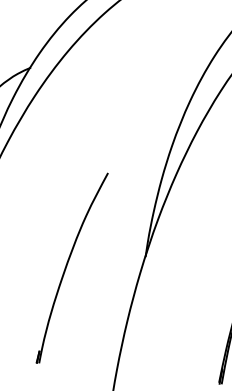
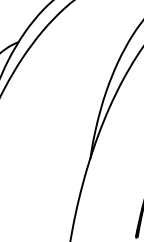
part: (71, 267) -> (44, 165), removed

